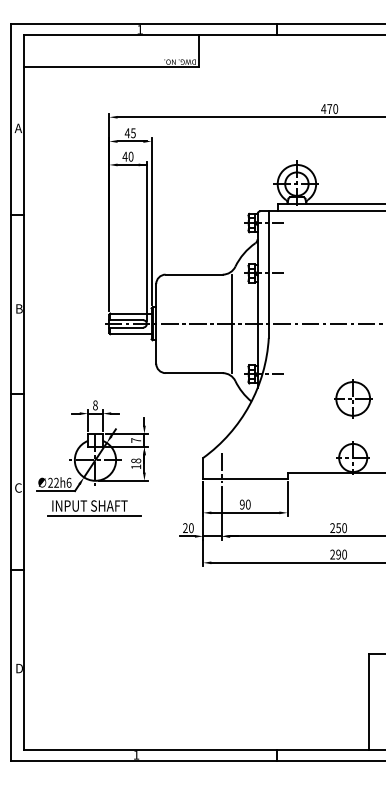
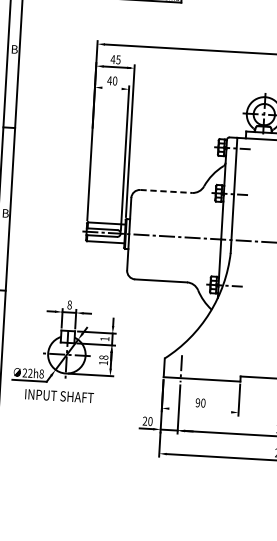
text: (18, 128) -> (14, 49), A -> B
line: (131, 164) -> (115, 88), removed
line: (194, 274) -> (166, 191), solid -> dashed
line: (232, 323) -> (198, 237), removed
text: (136, 440) -> (105, 339), 7 -> 1
text: (68, 482) -> (41, 373), 22h6 -> 22h8
line: (245, 512) -> (200, 410), removed
line: (94, 516) -> (63, 405), removed

